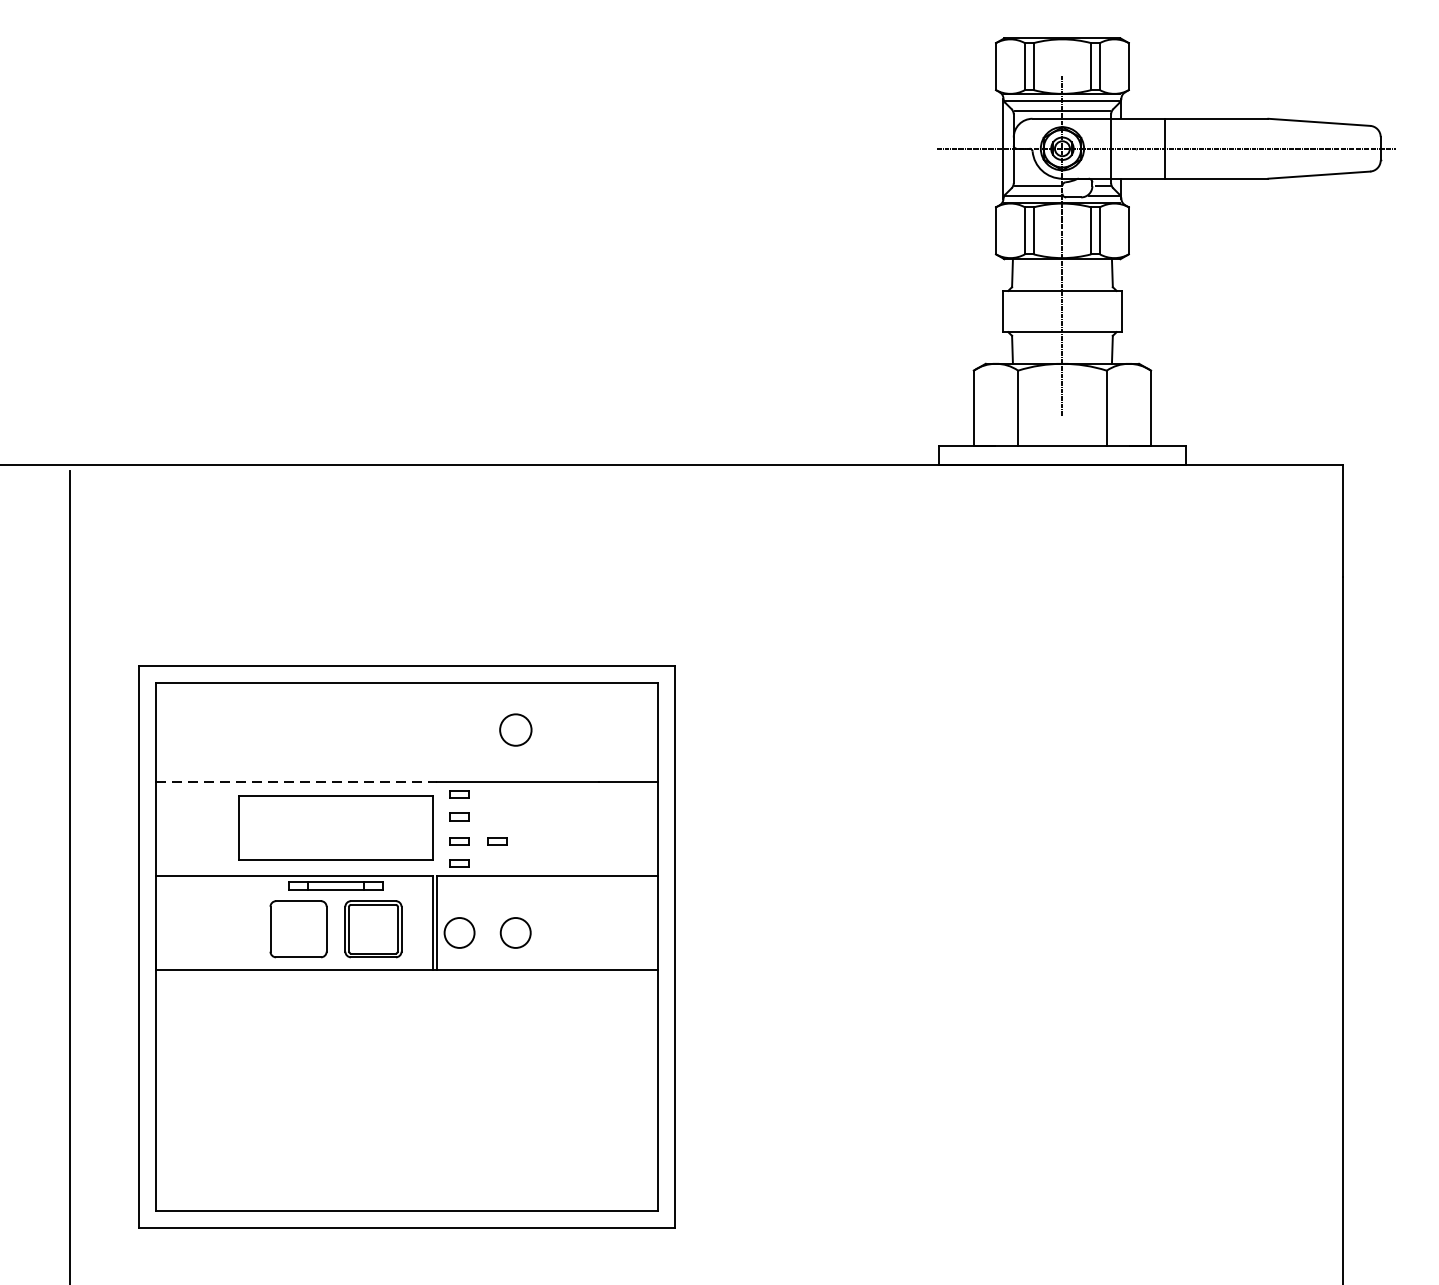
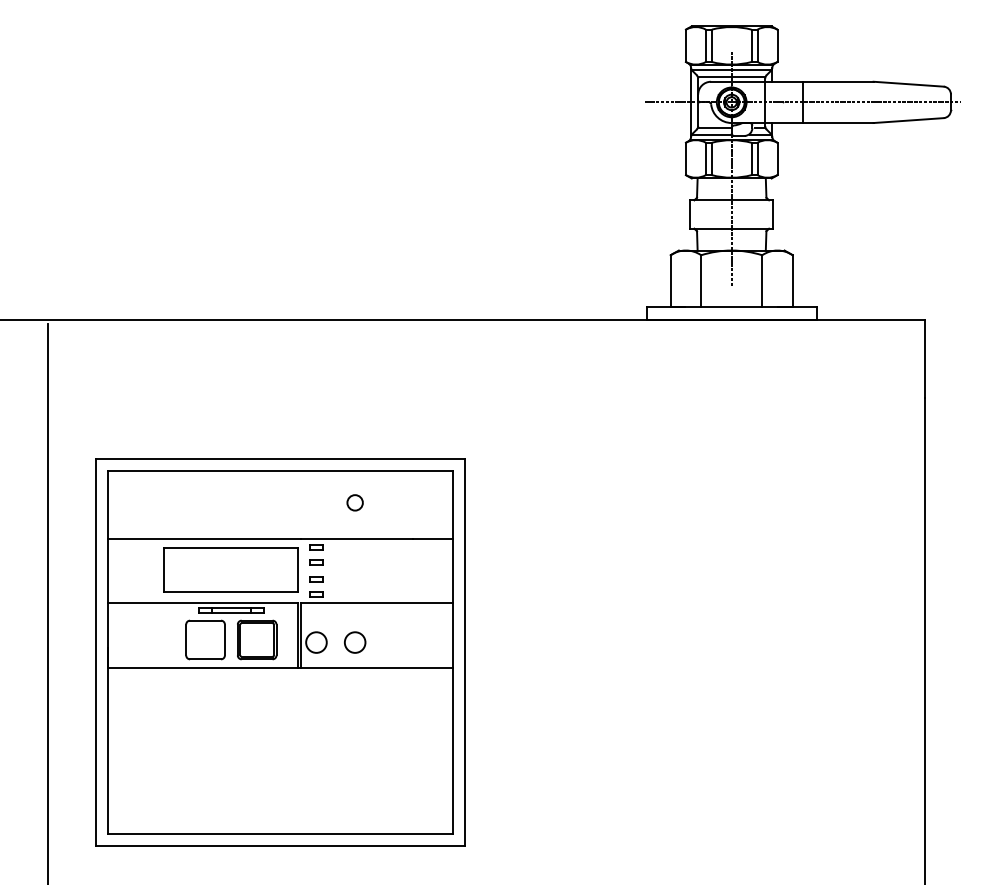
circle: (514, 729) -> (354, 502), size x0.71
line: (297, 781) -> (204, 538), dashed -> solid
part: (497, 841) -> (342, 579), removed

